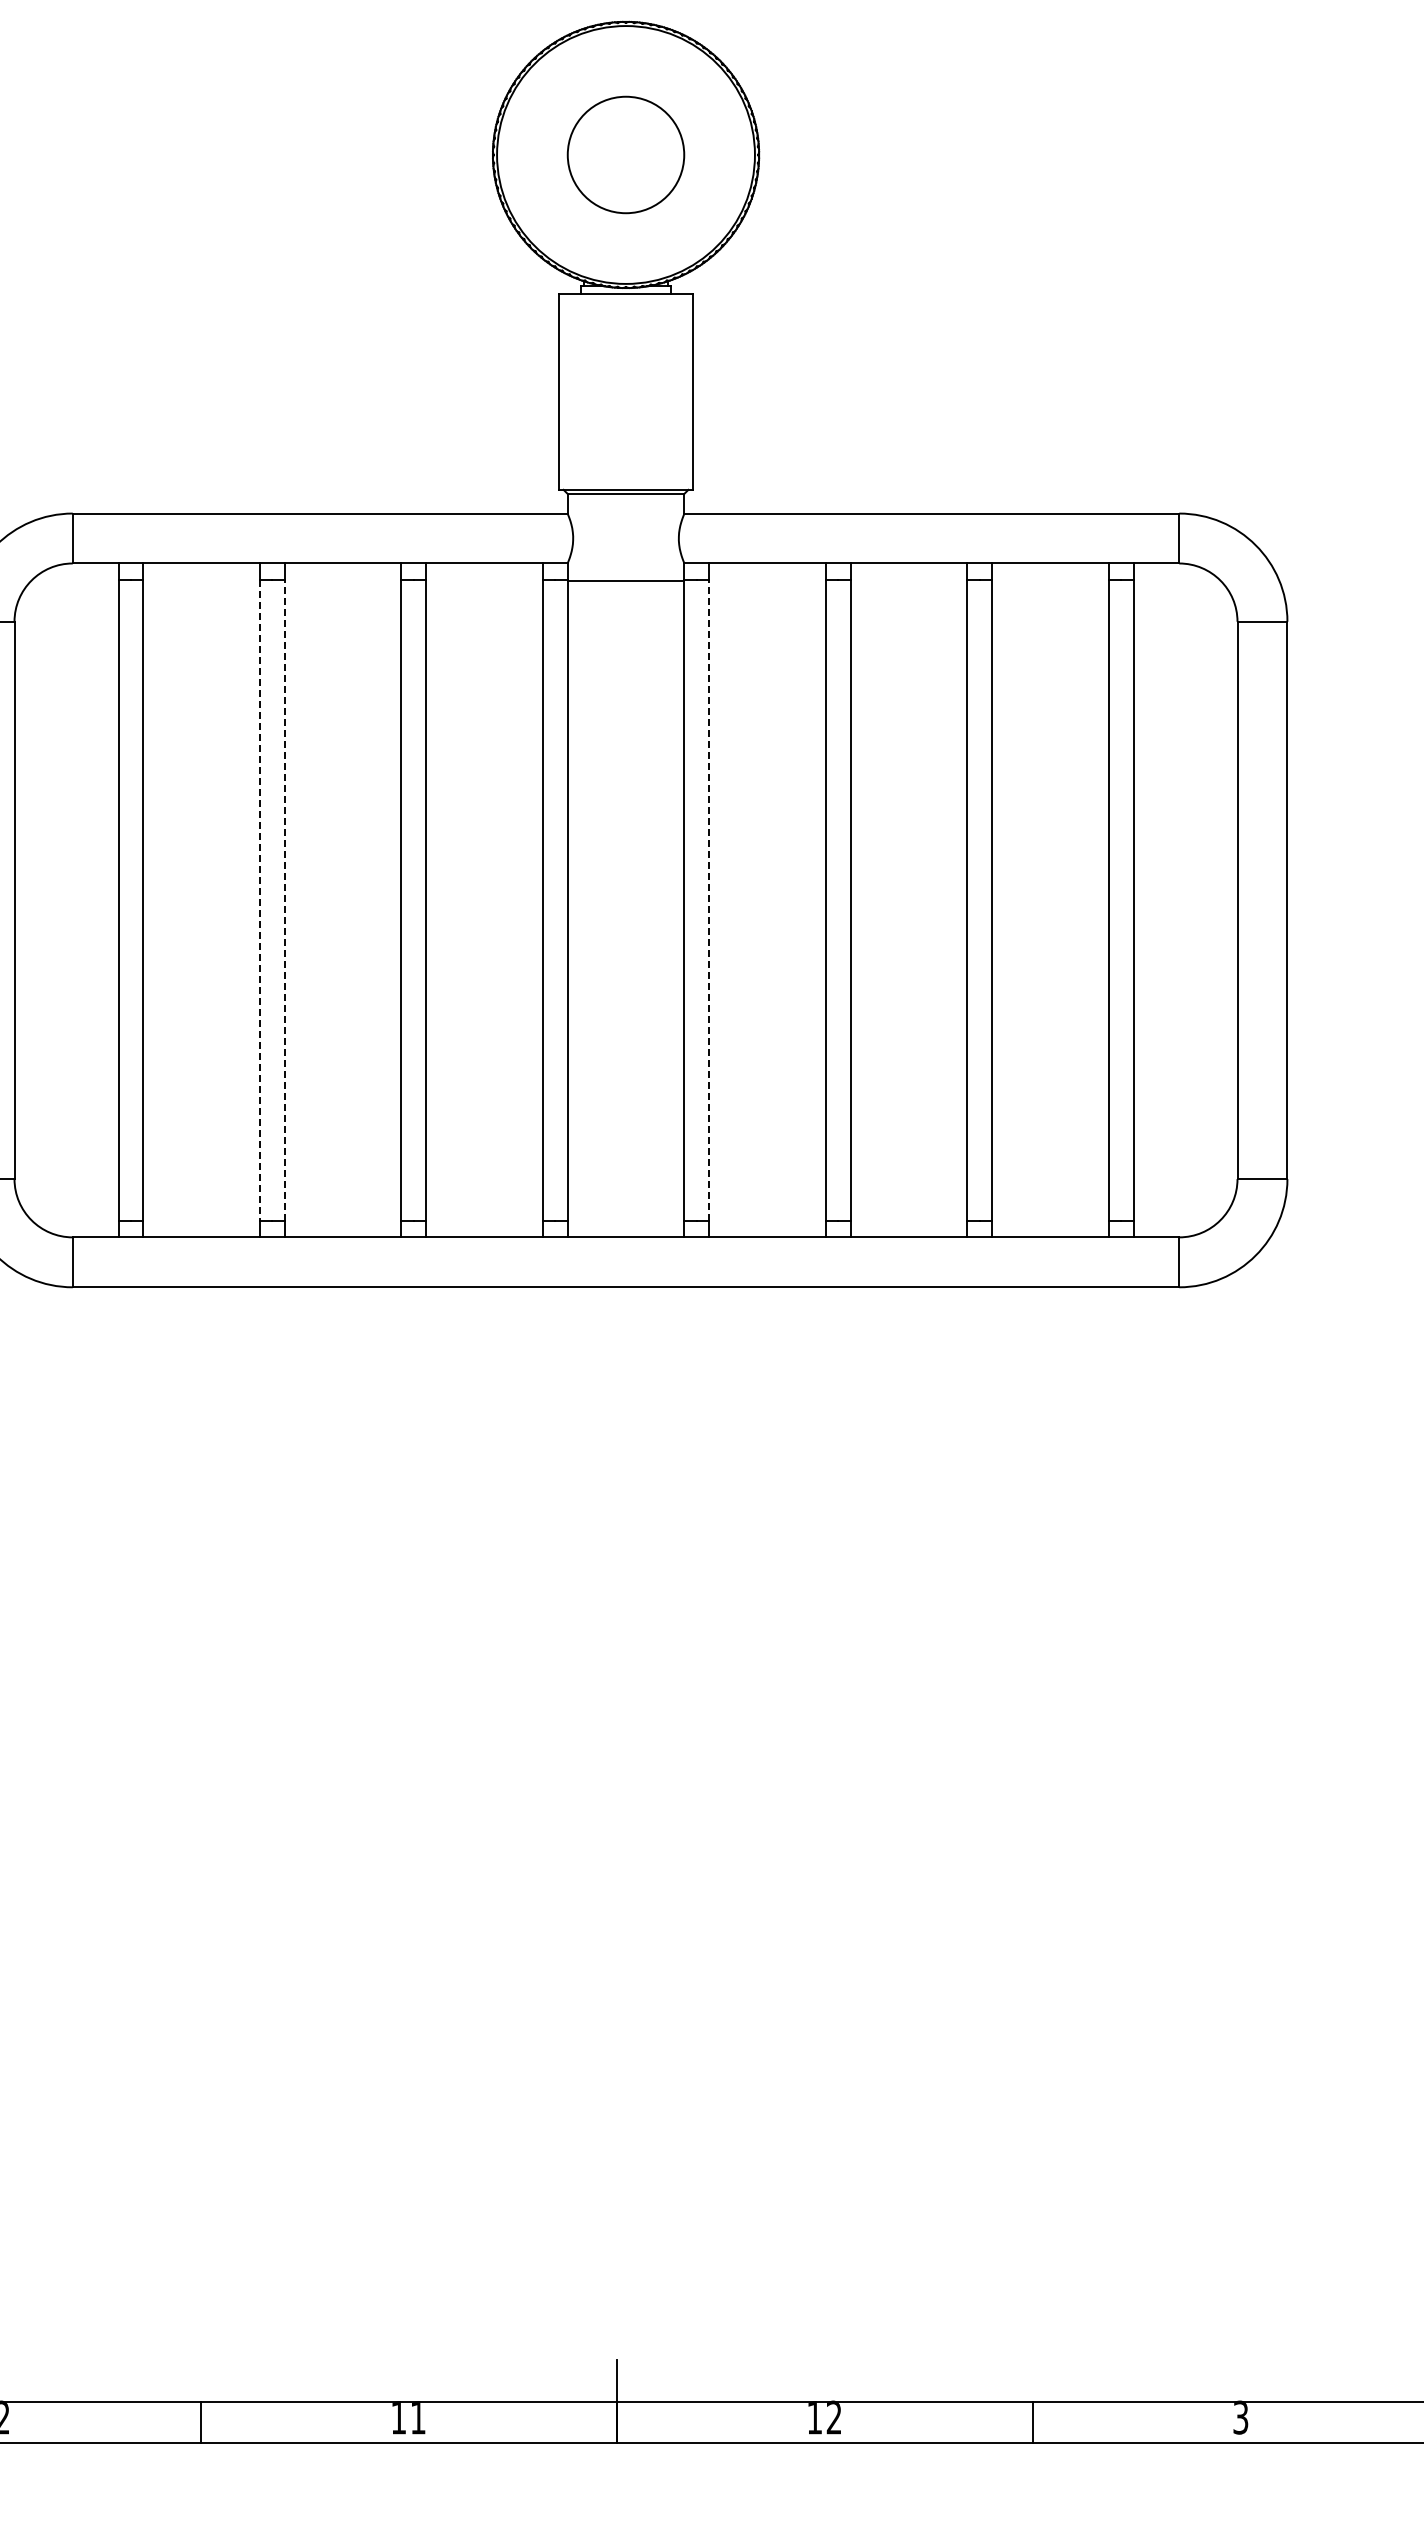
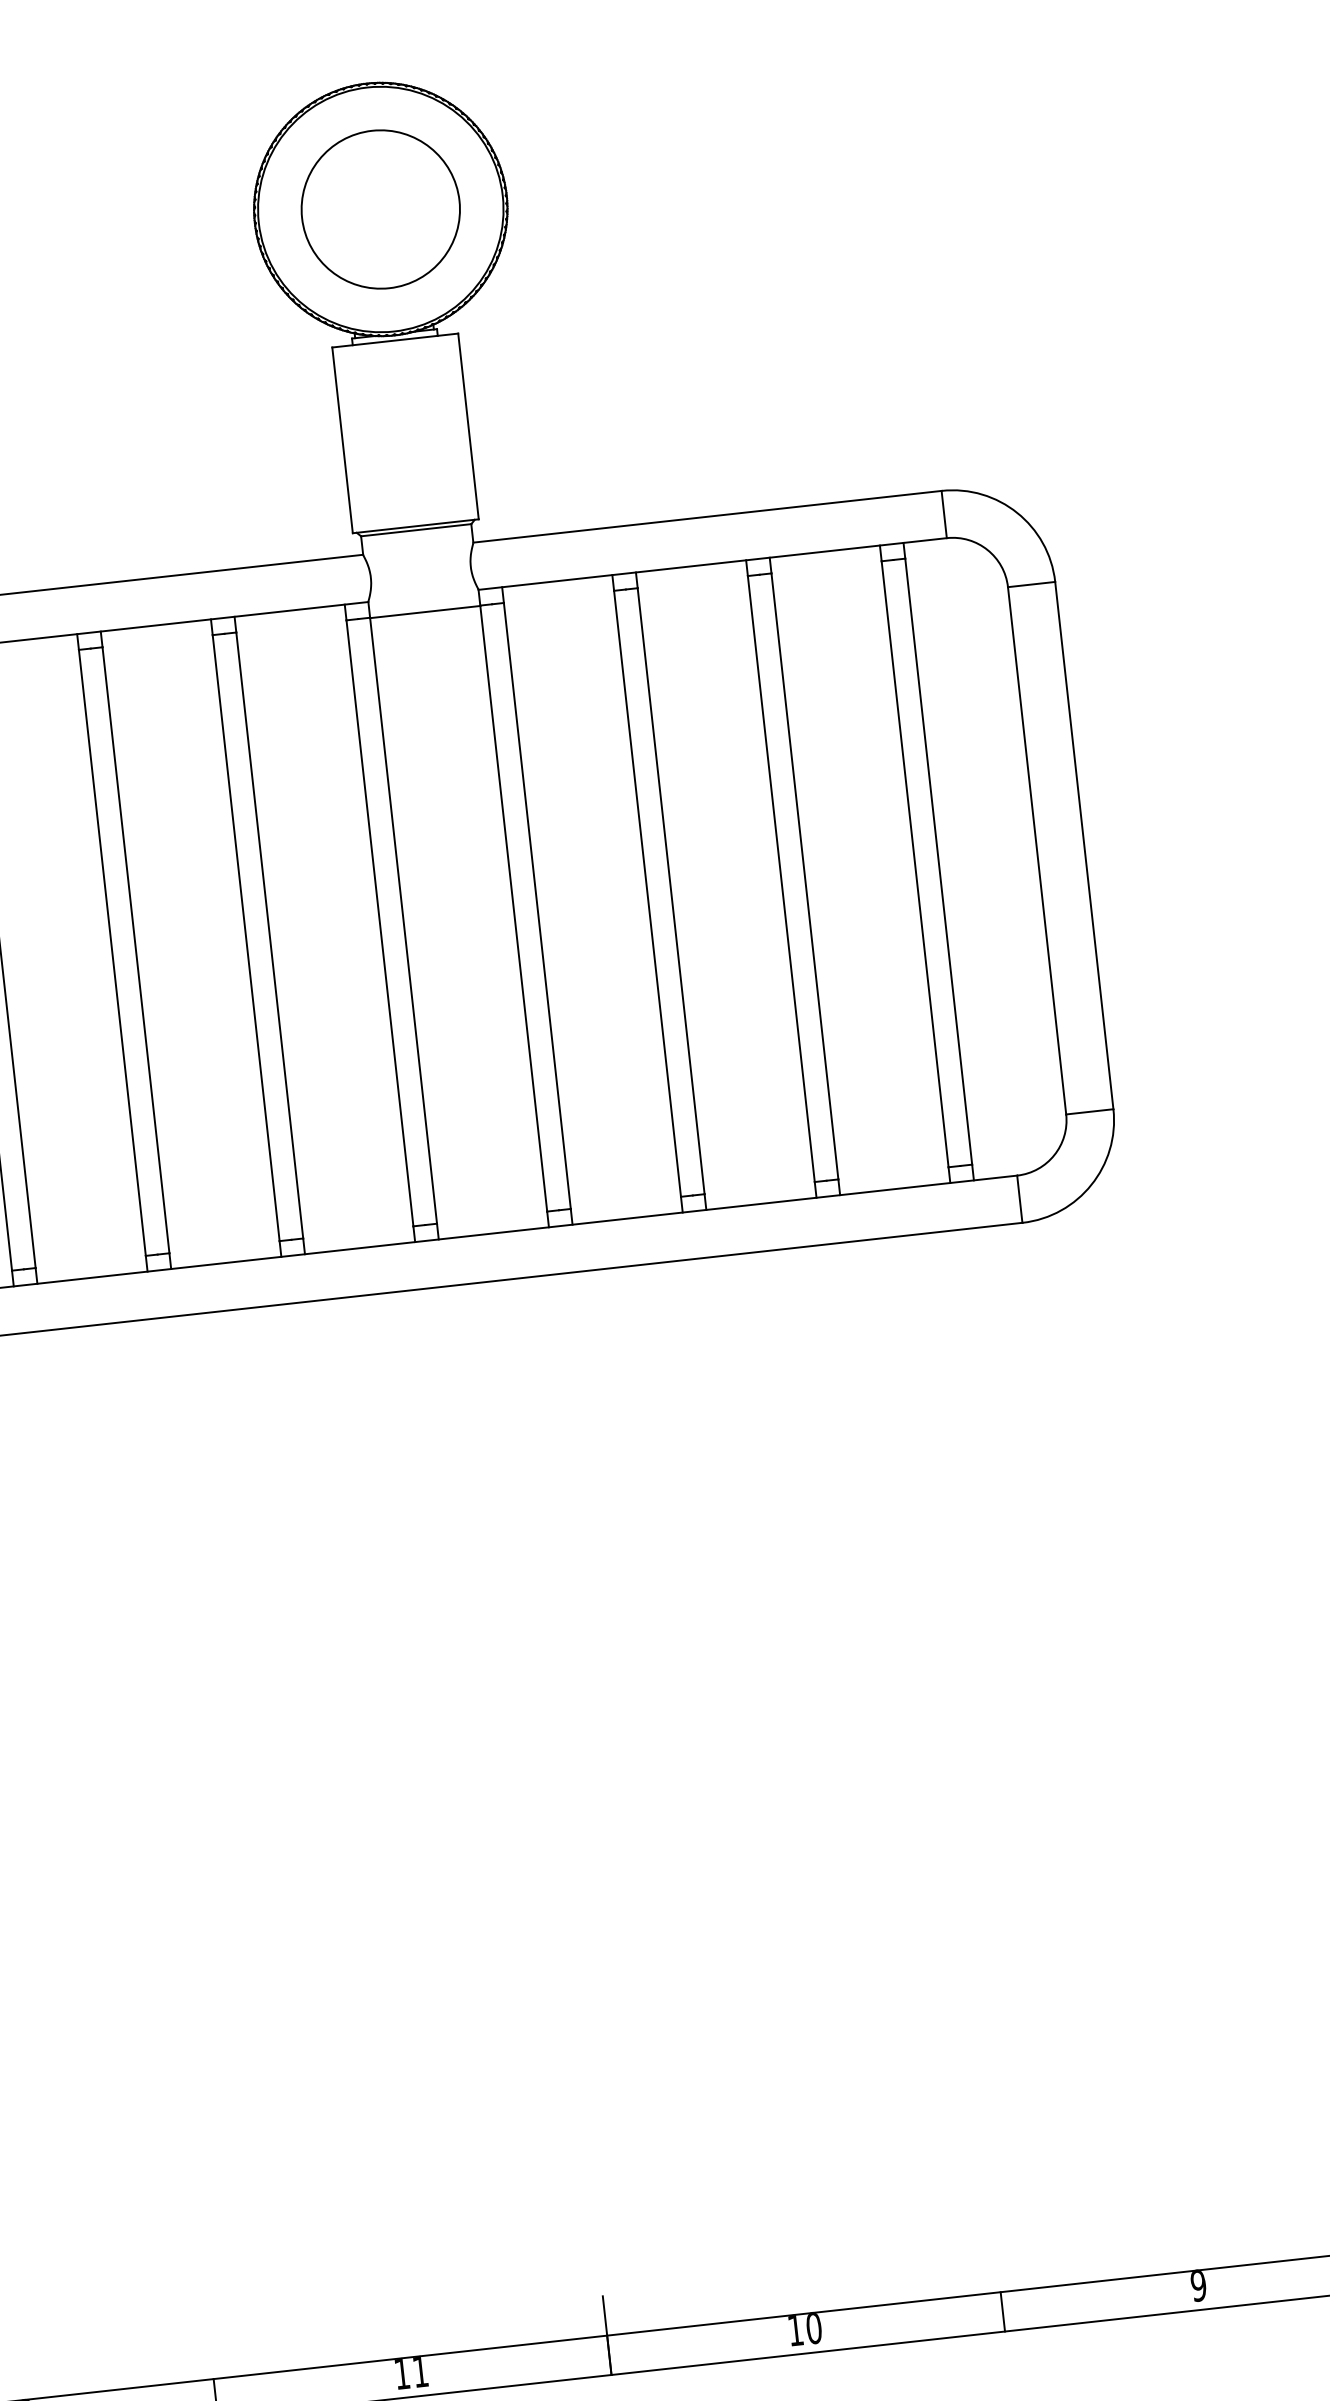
circle: (625, 154) -> (380, 209), size x1.43
line: (284, 899) -> (135, 949), dashed -> solid
line: (709, 899) -> (537, 905), dashed -> solid
line: (259, 900) -> (111, 953), dashed -> solid
text: (833, 2417) -> (813, 2328), 12 -> 10
text: (1240, 2417) -> (1198, 2285), 3 -> 9

